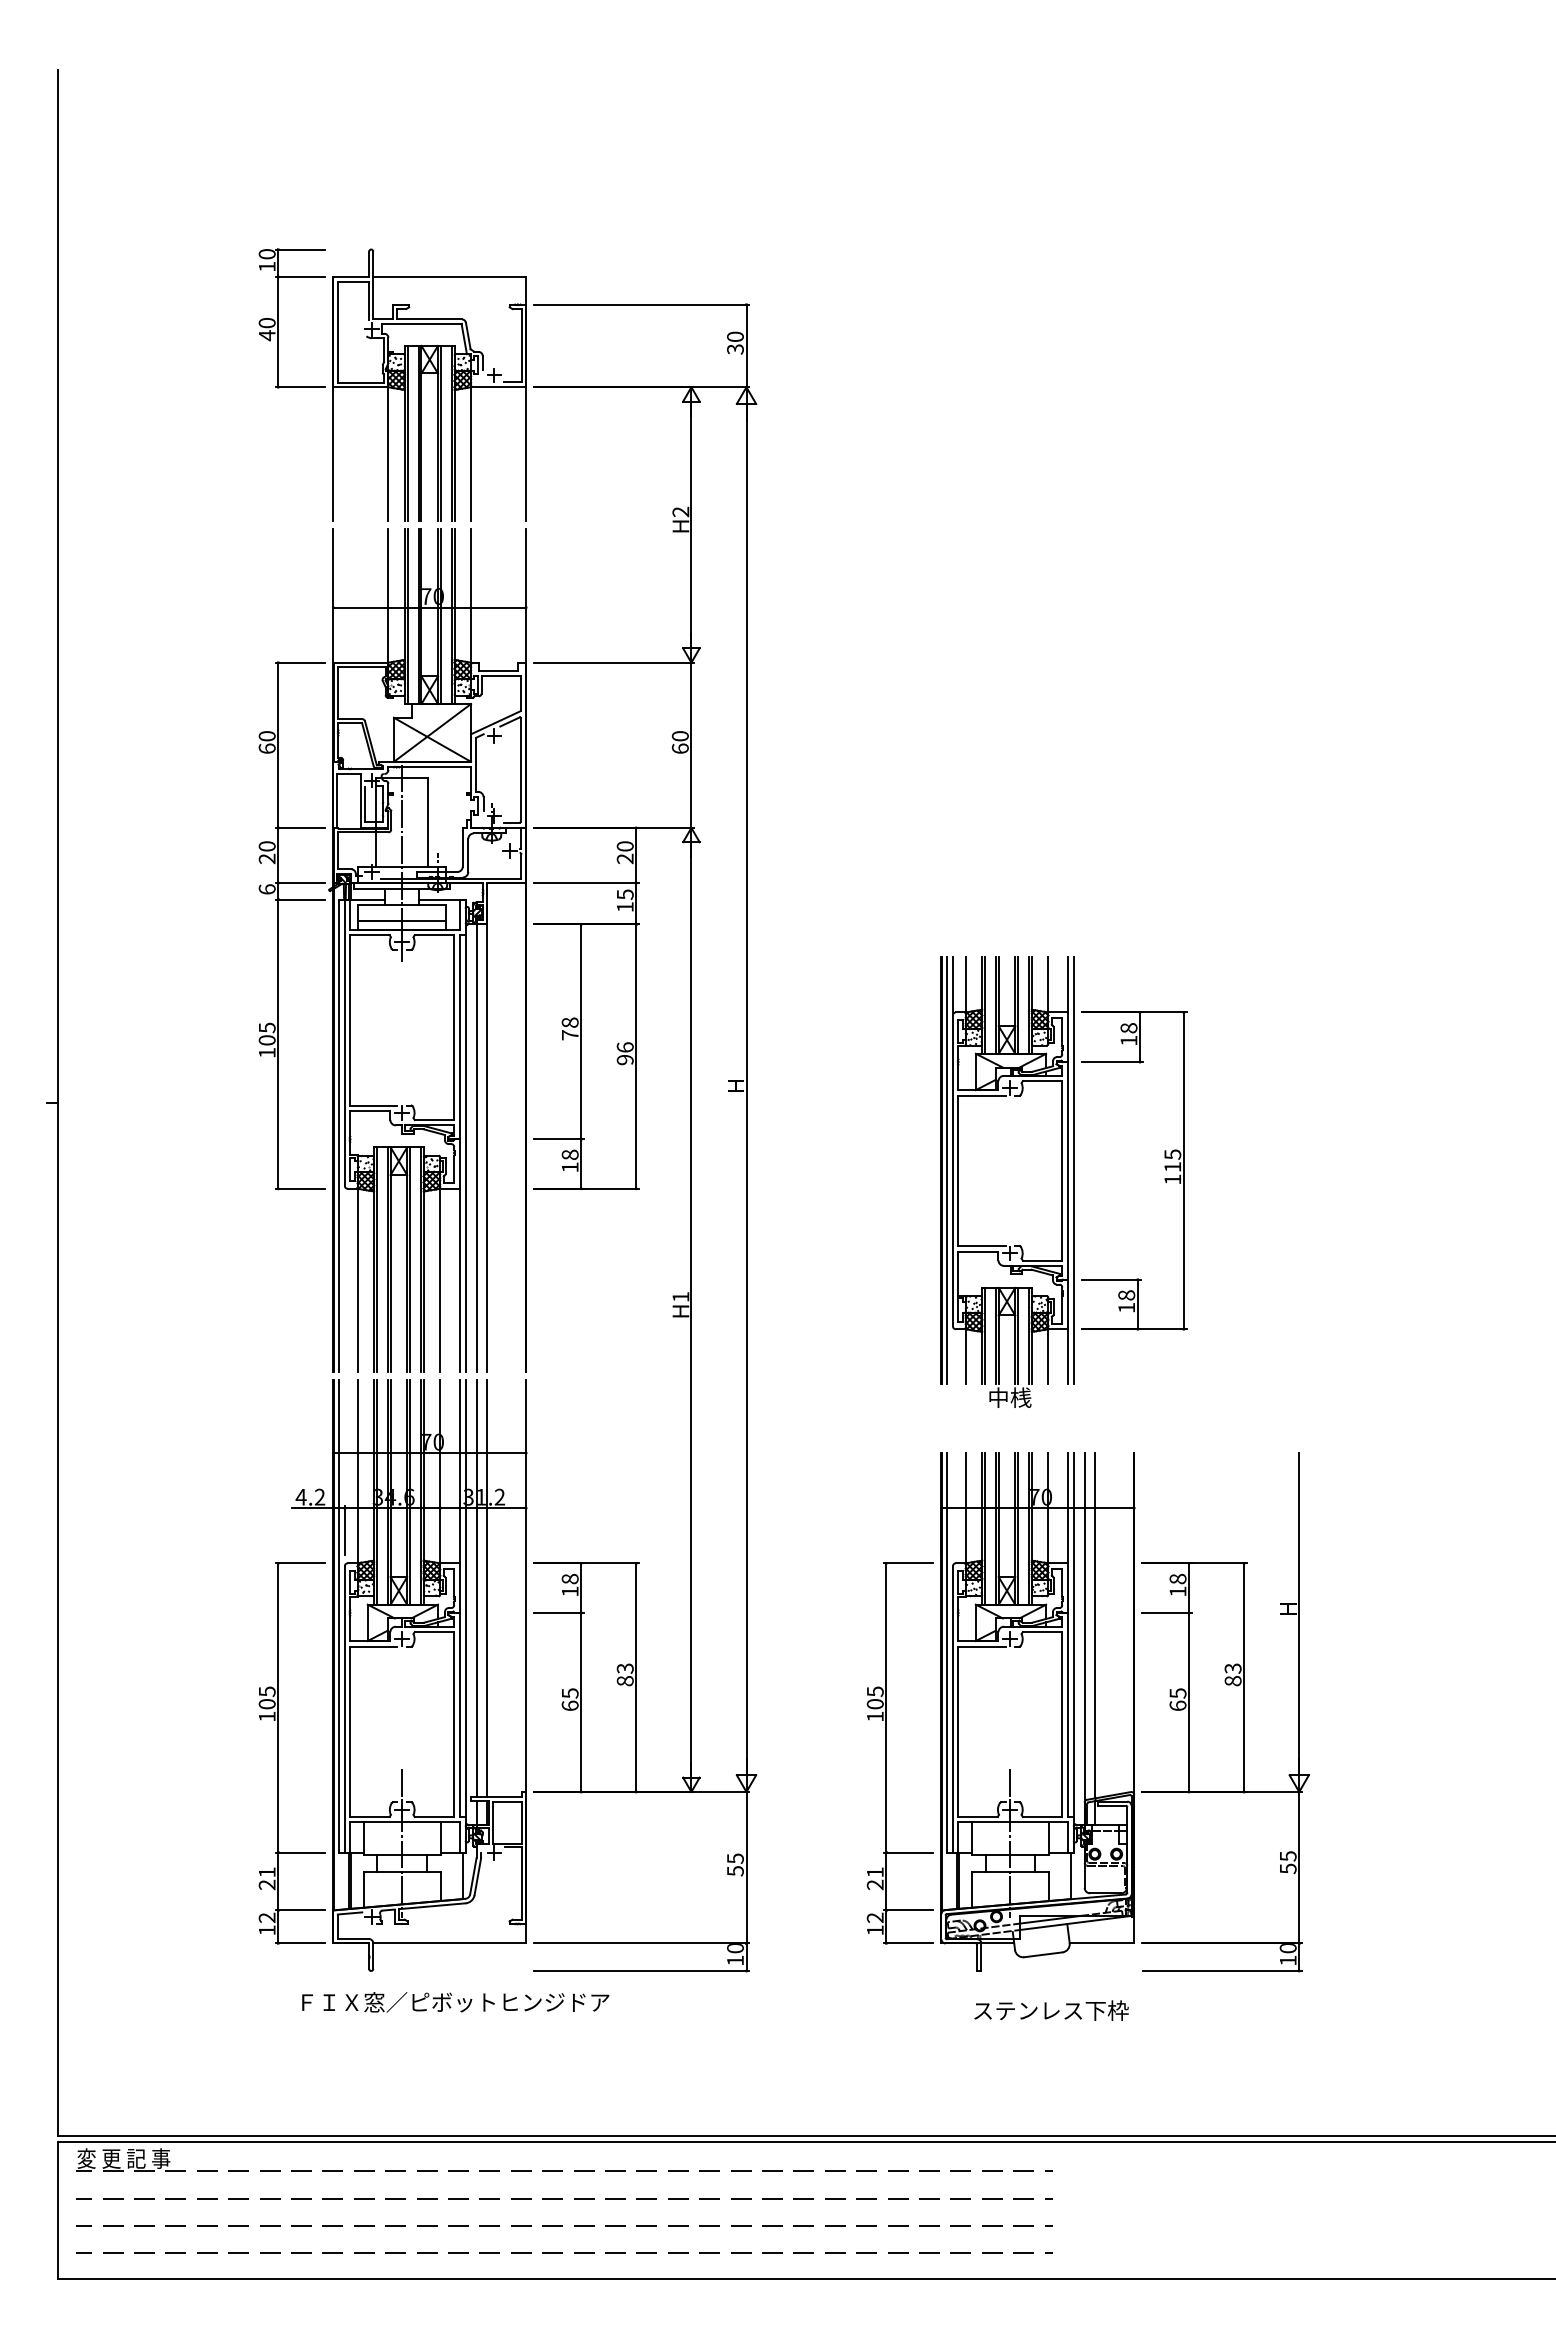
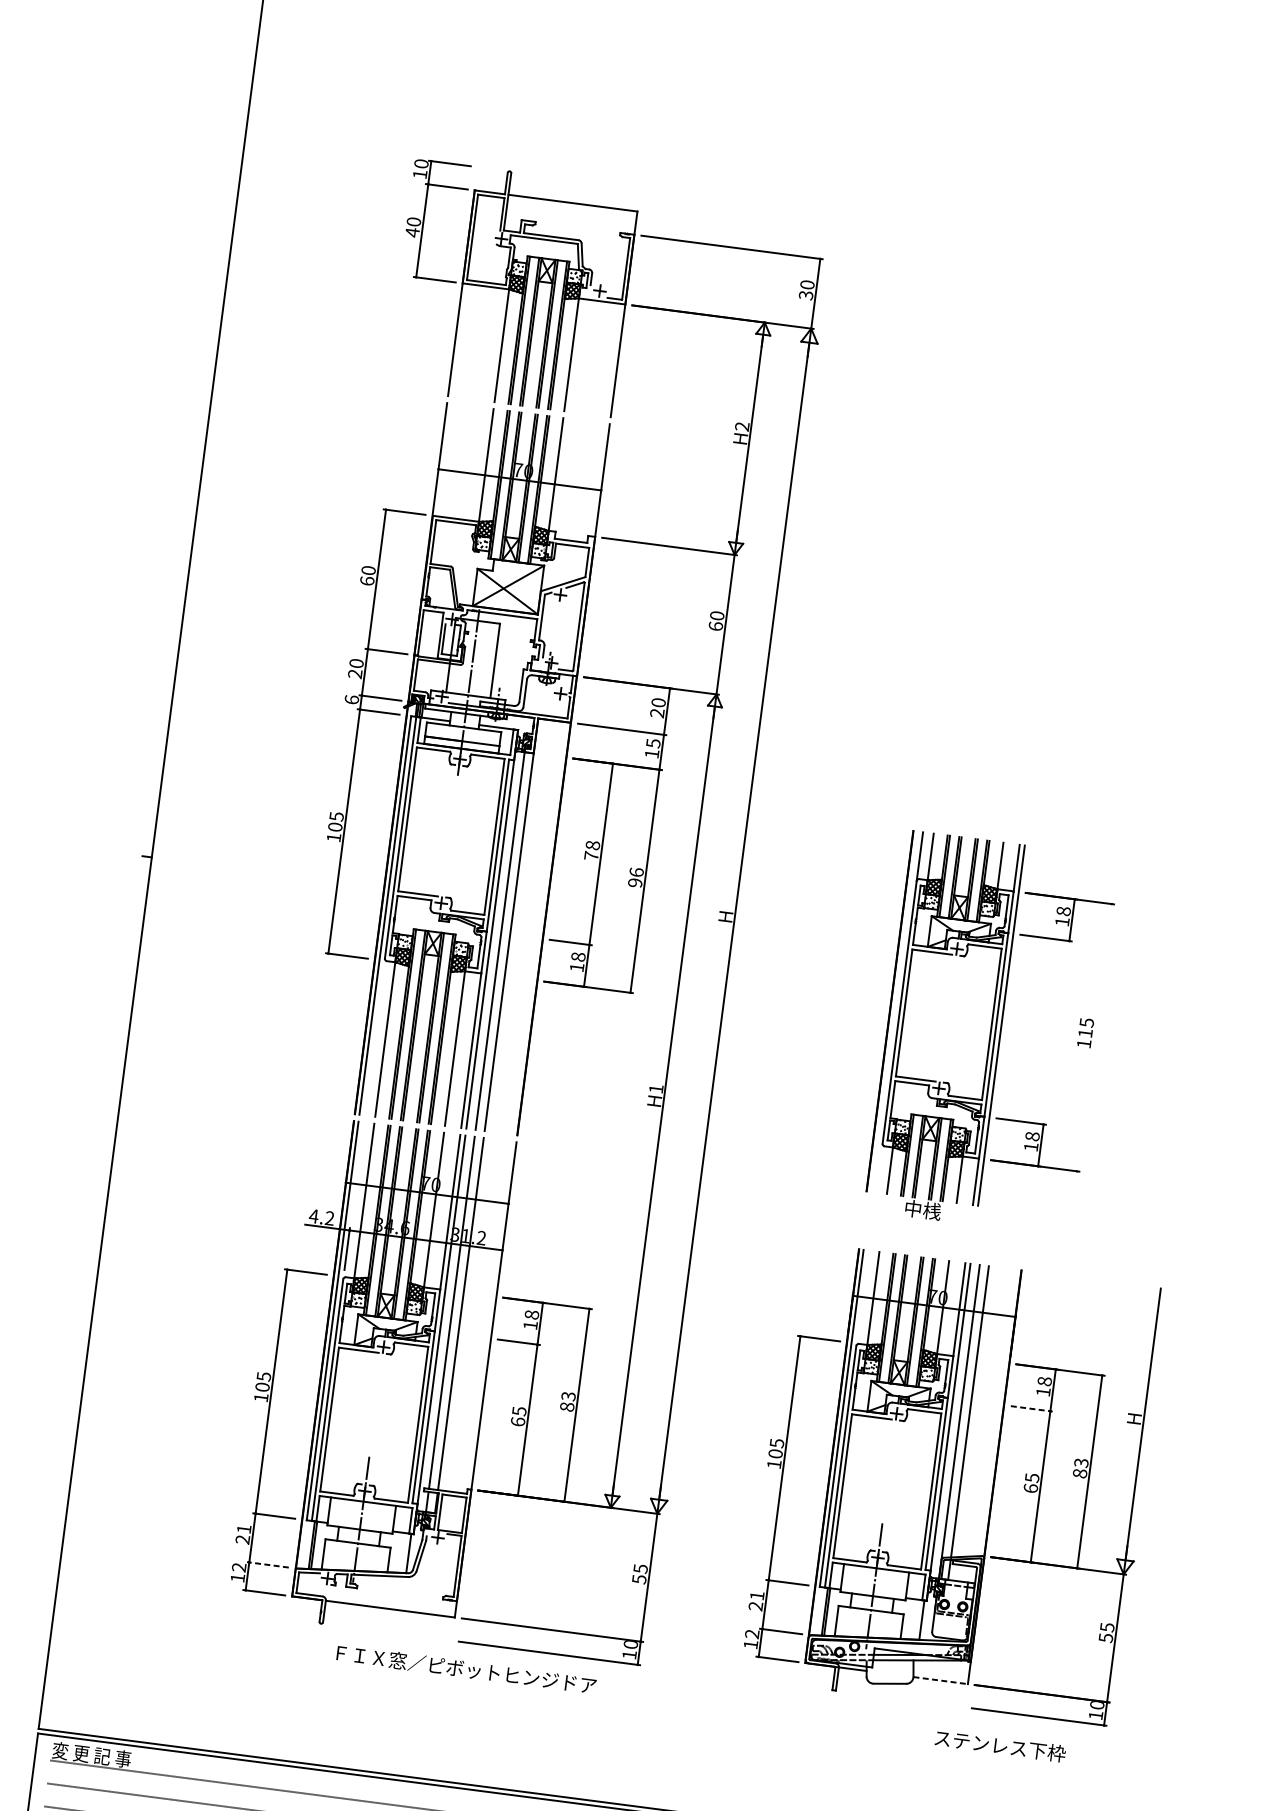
line: (946, 1170) -> (894, 1011), removed
line: (1183, 1170) -> (1094, 1037), removed
line: (1167, 1612) -> (1032, 1408), solid -> dashed
line: (300, 1910) -> (268, 1564), solid -> dashed
line: (1102, 1943) -> (941, 1680), solid -> dashed
text: (455, 2002) -> (466, 1669), moved
text: (1051, 2010) -> (1000, 1745), moved

